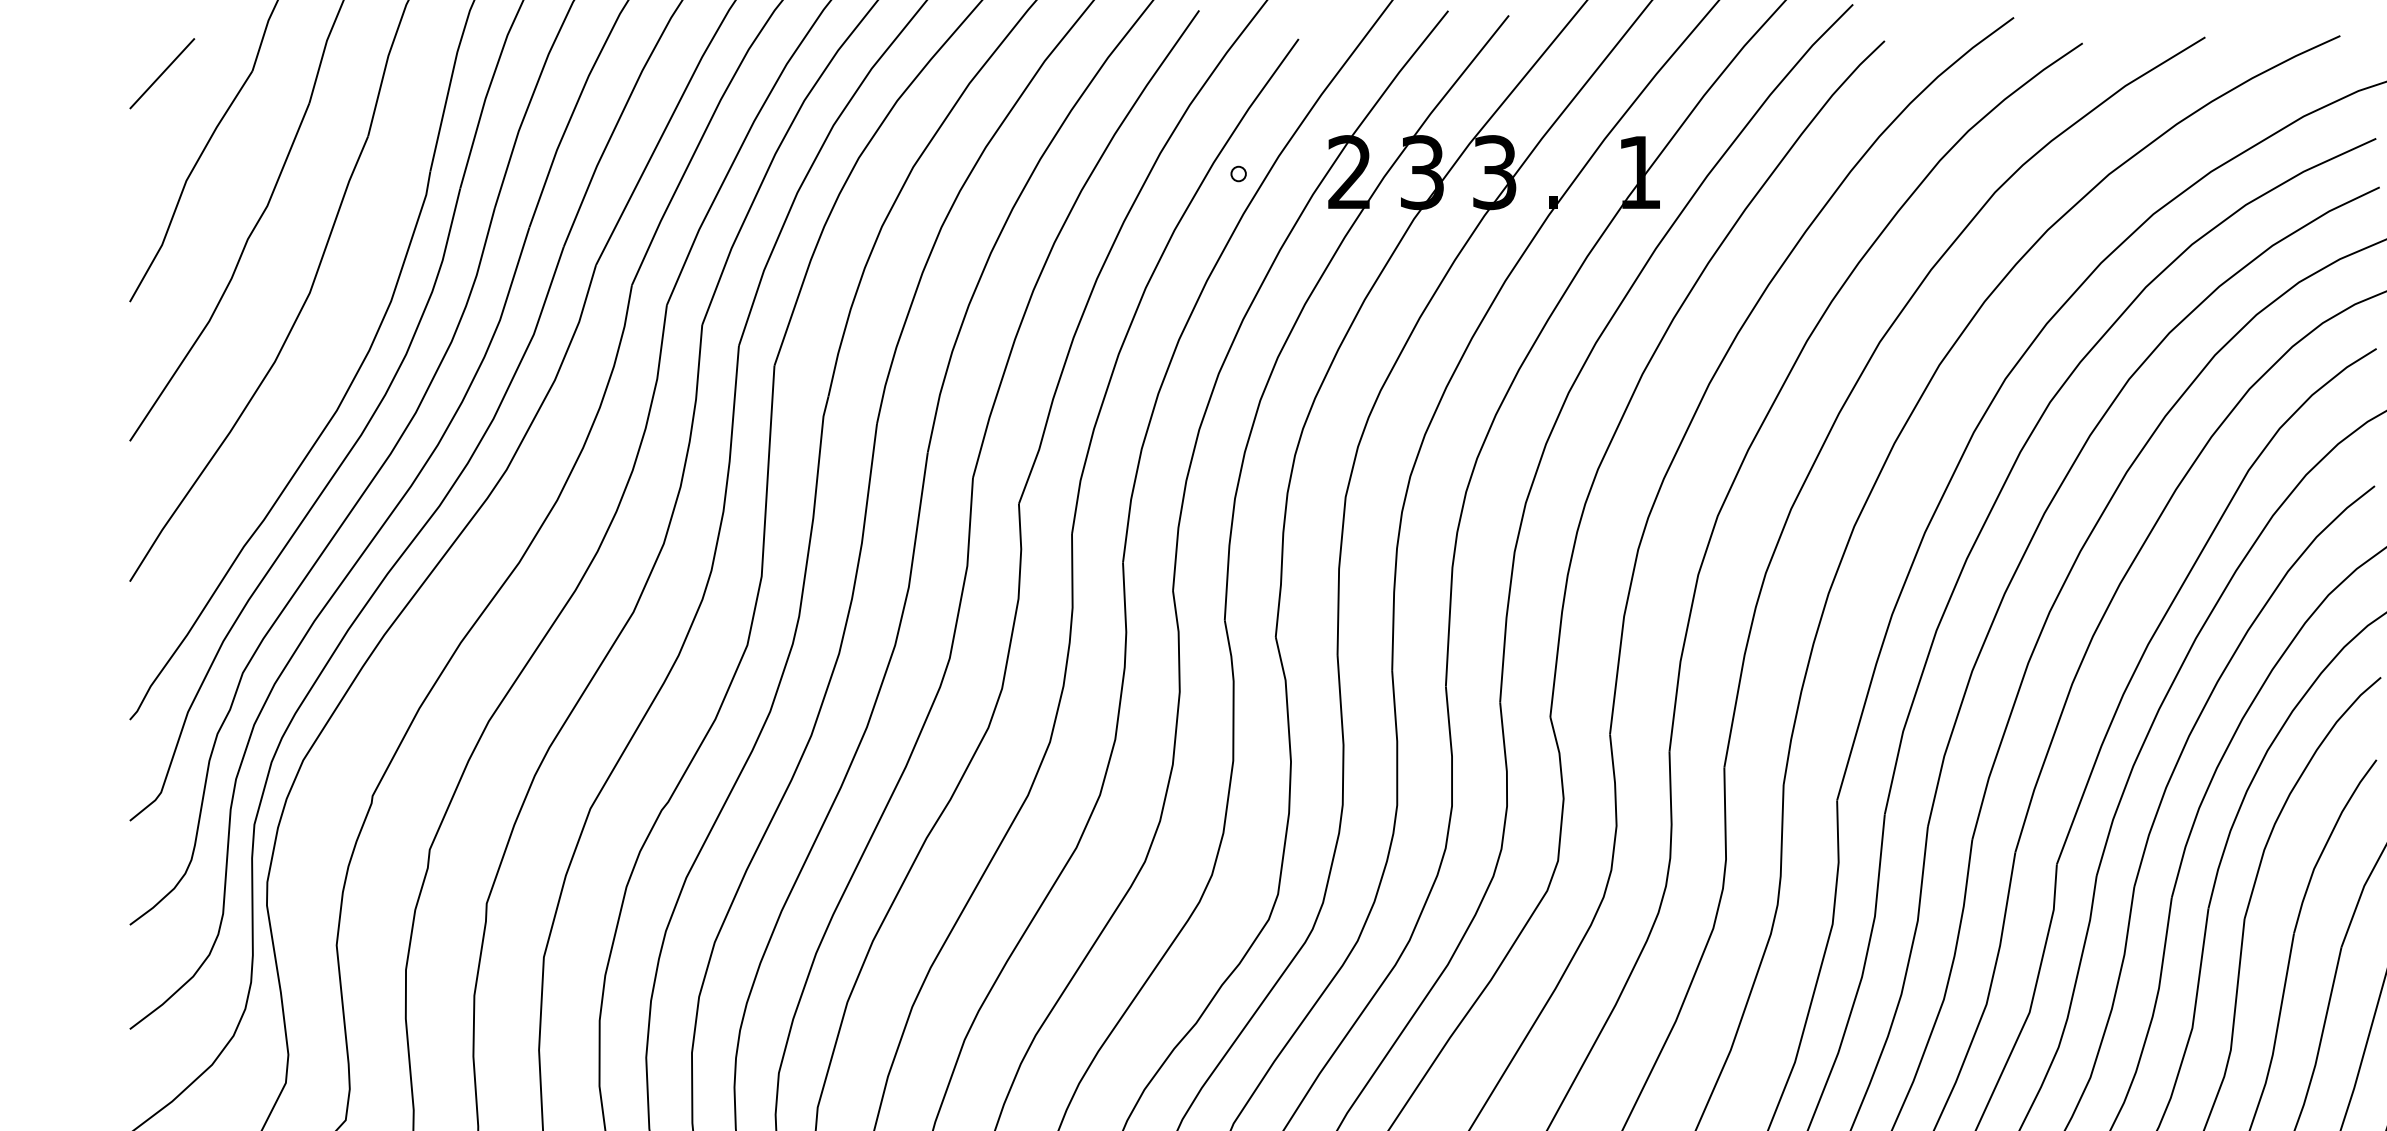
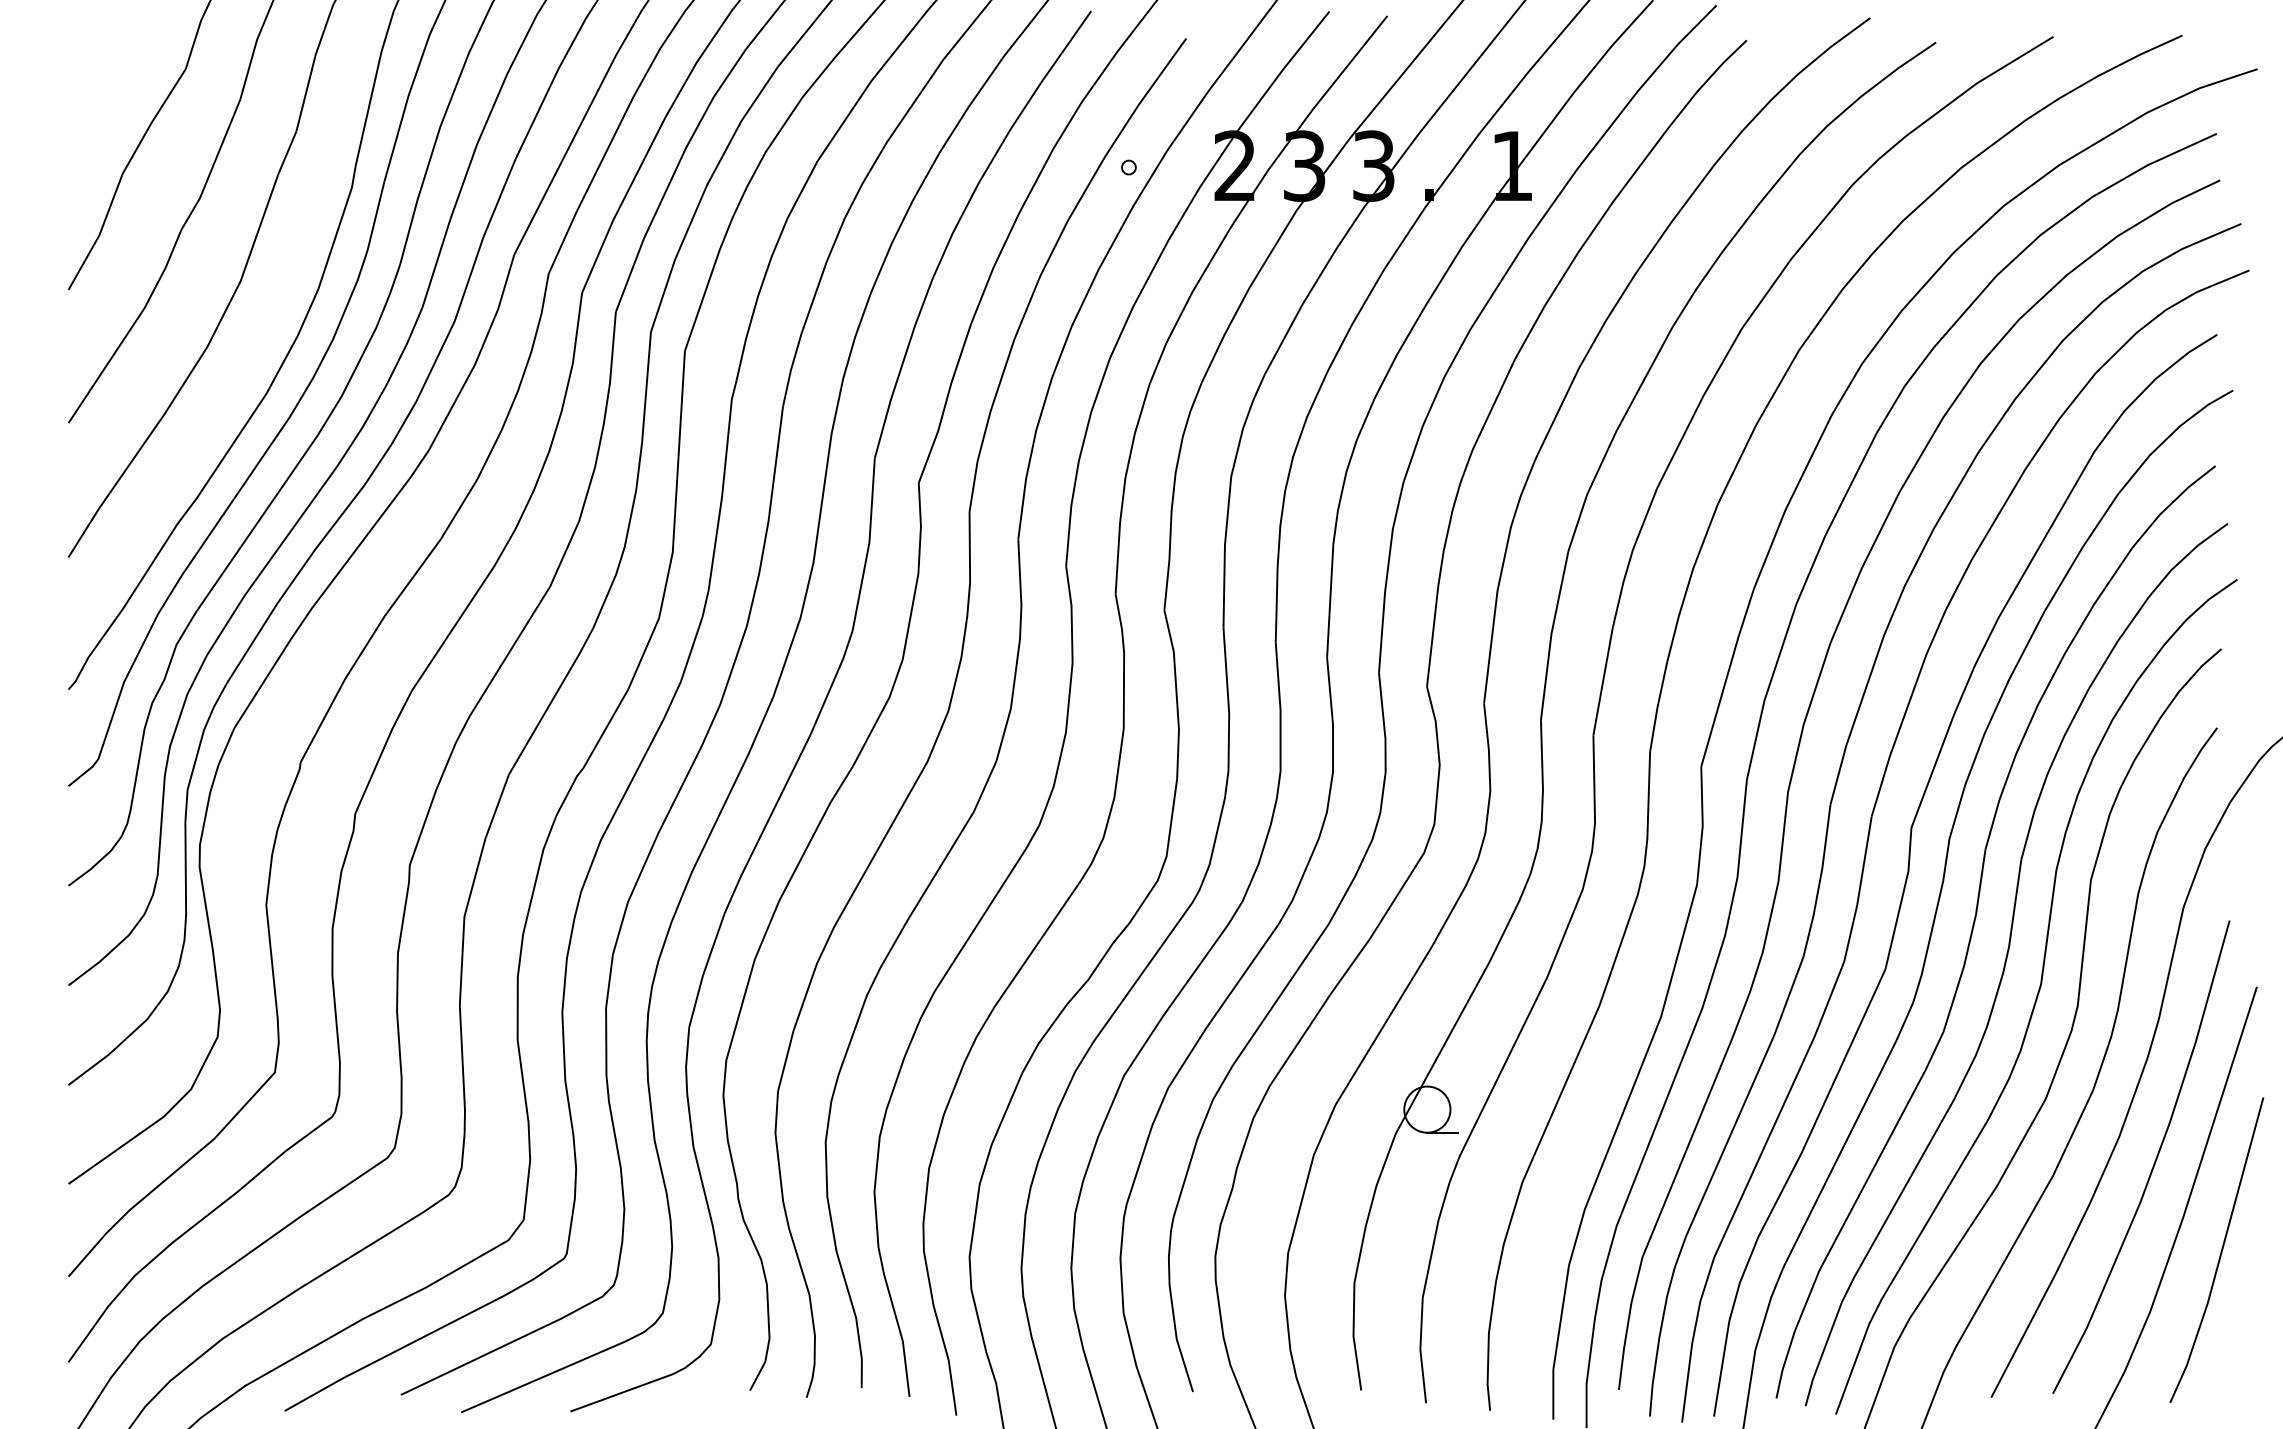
line: (162, 73) -> (99, 71), removed

